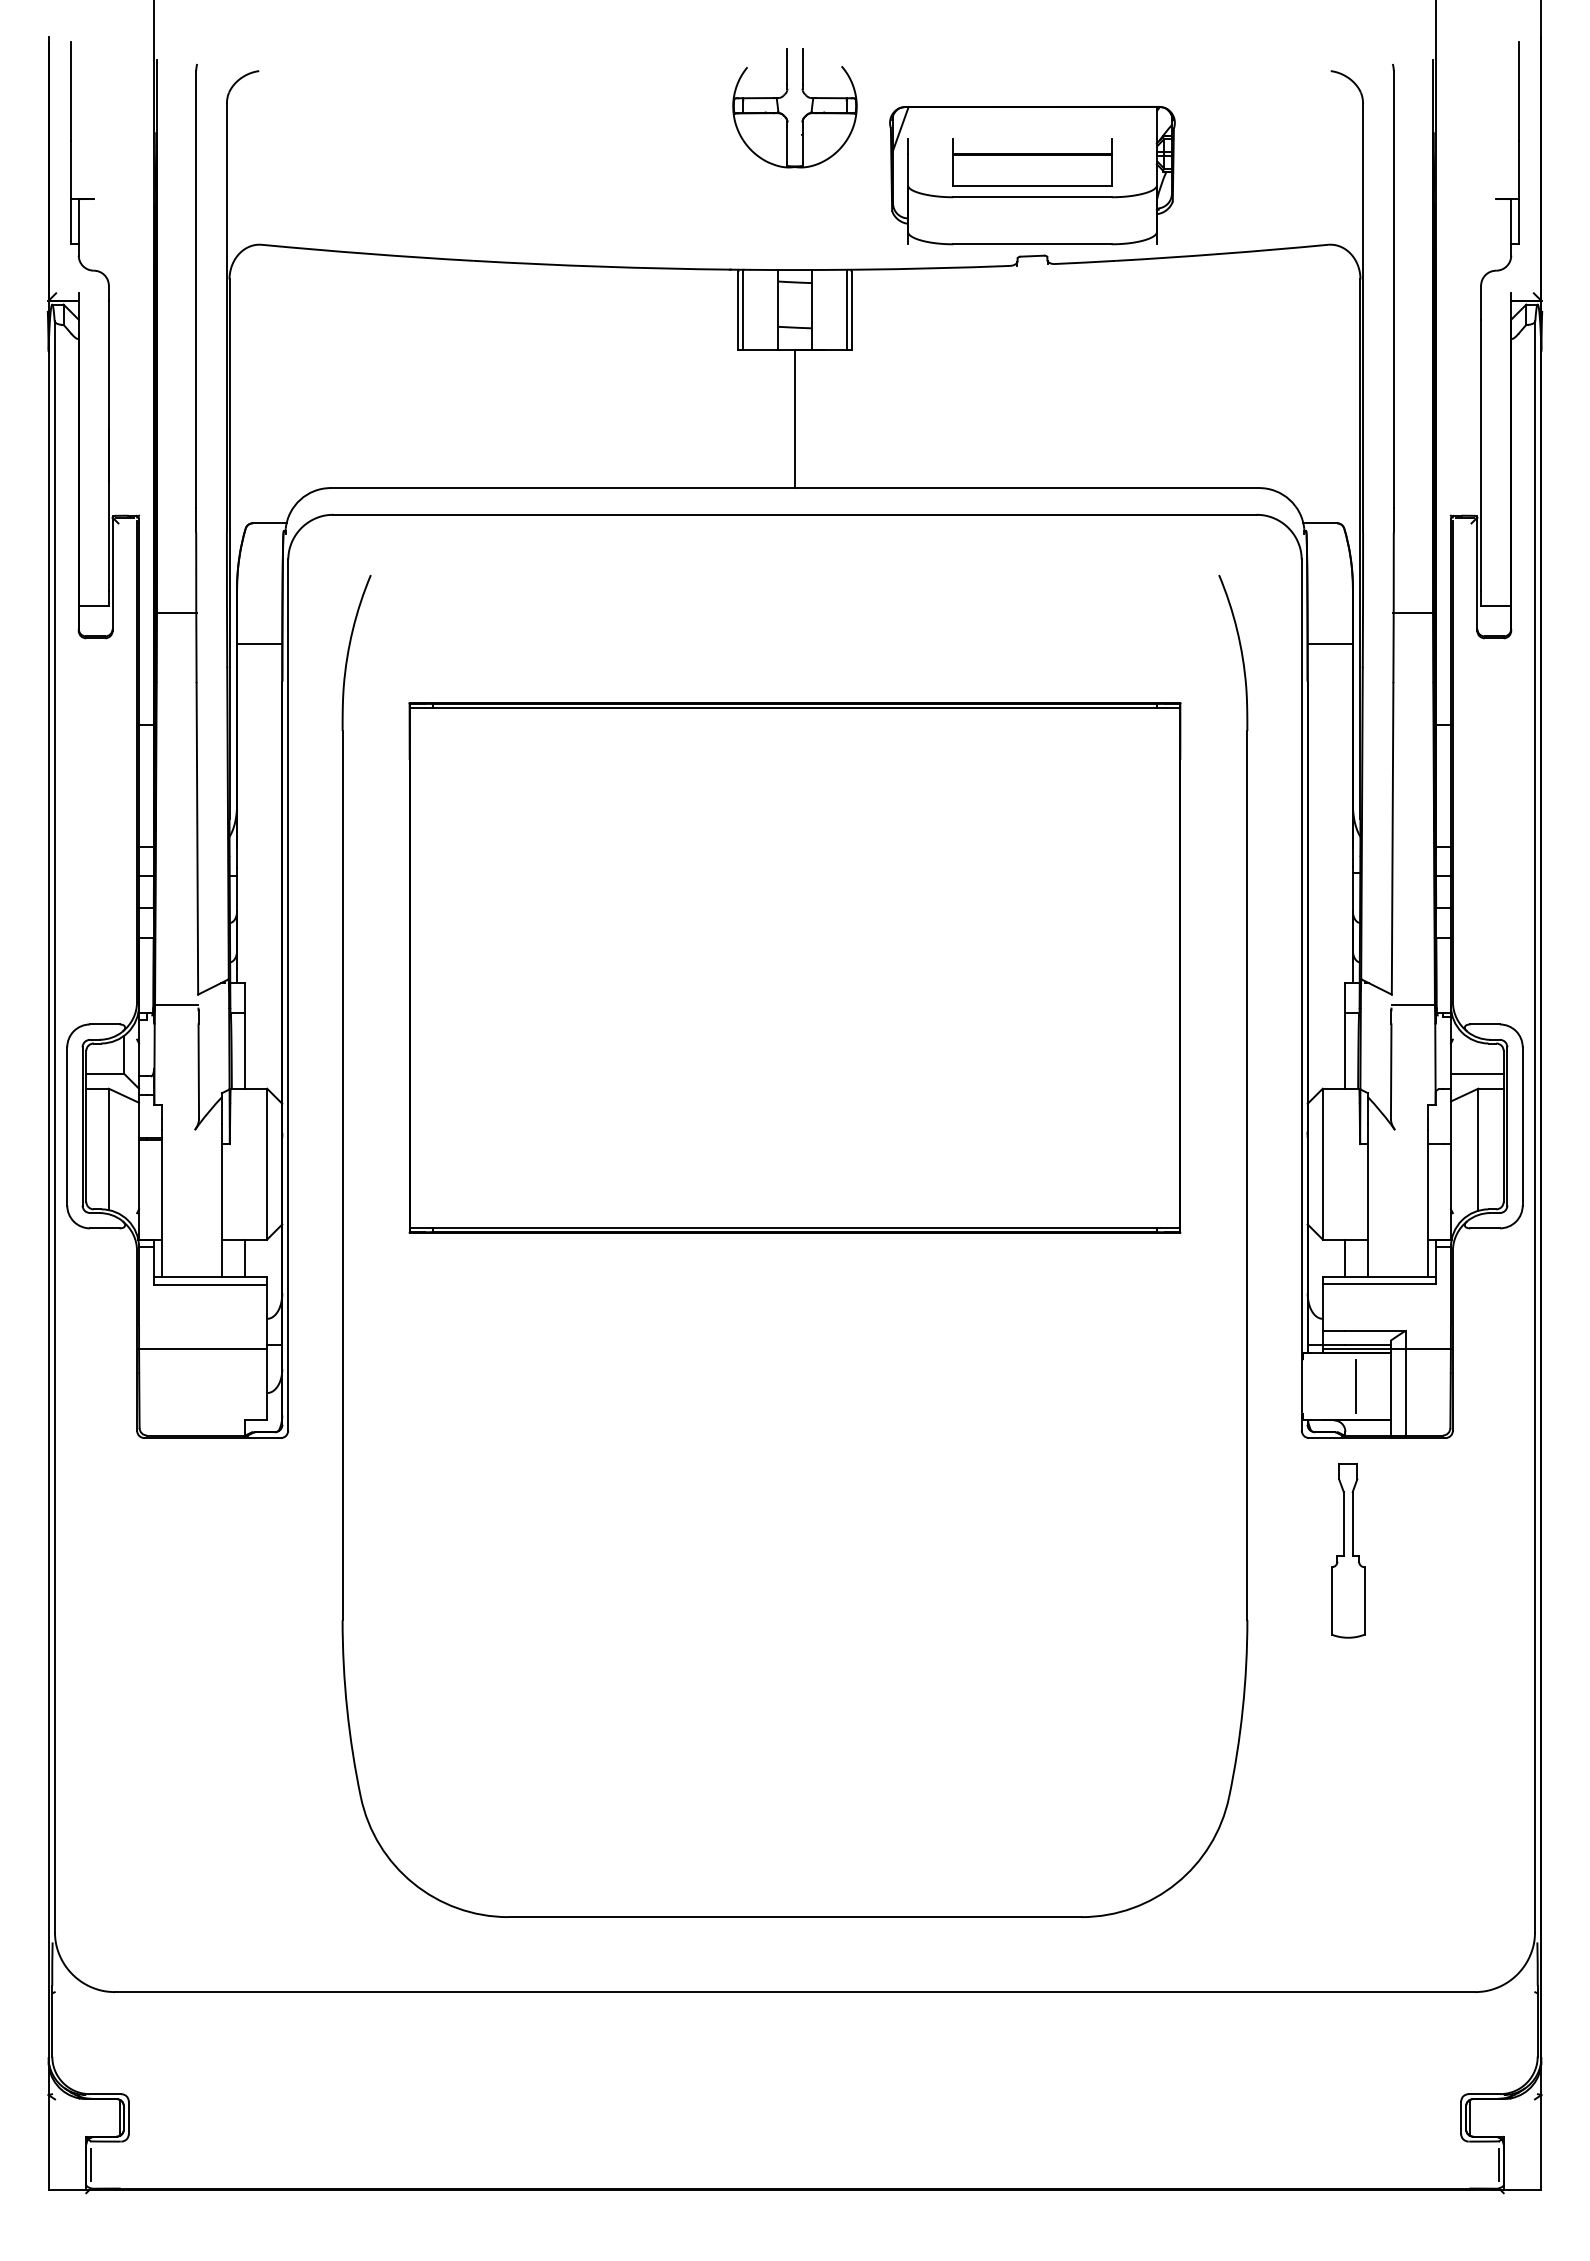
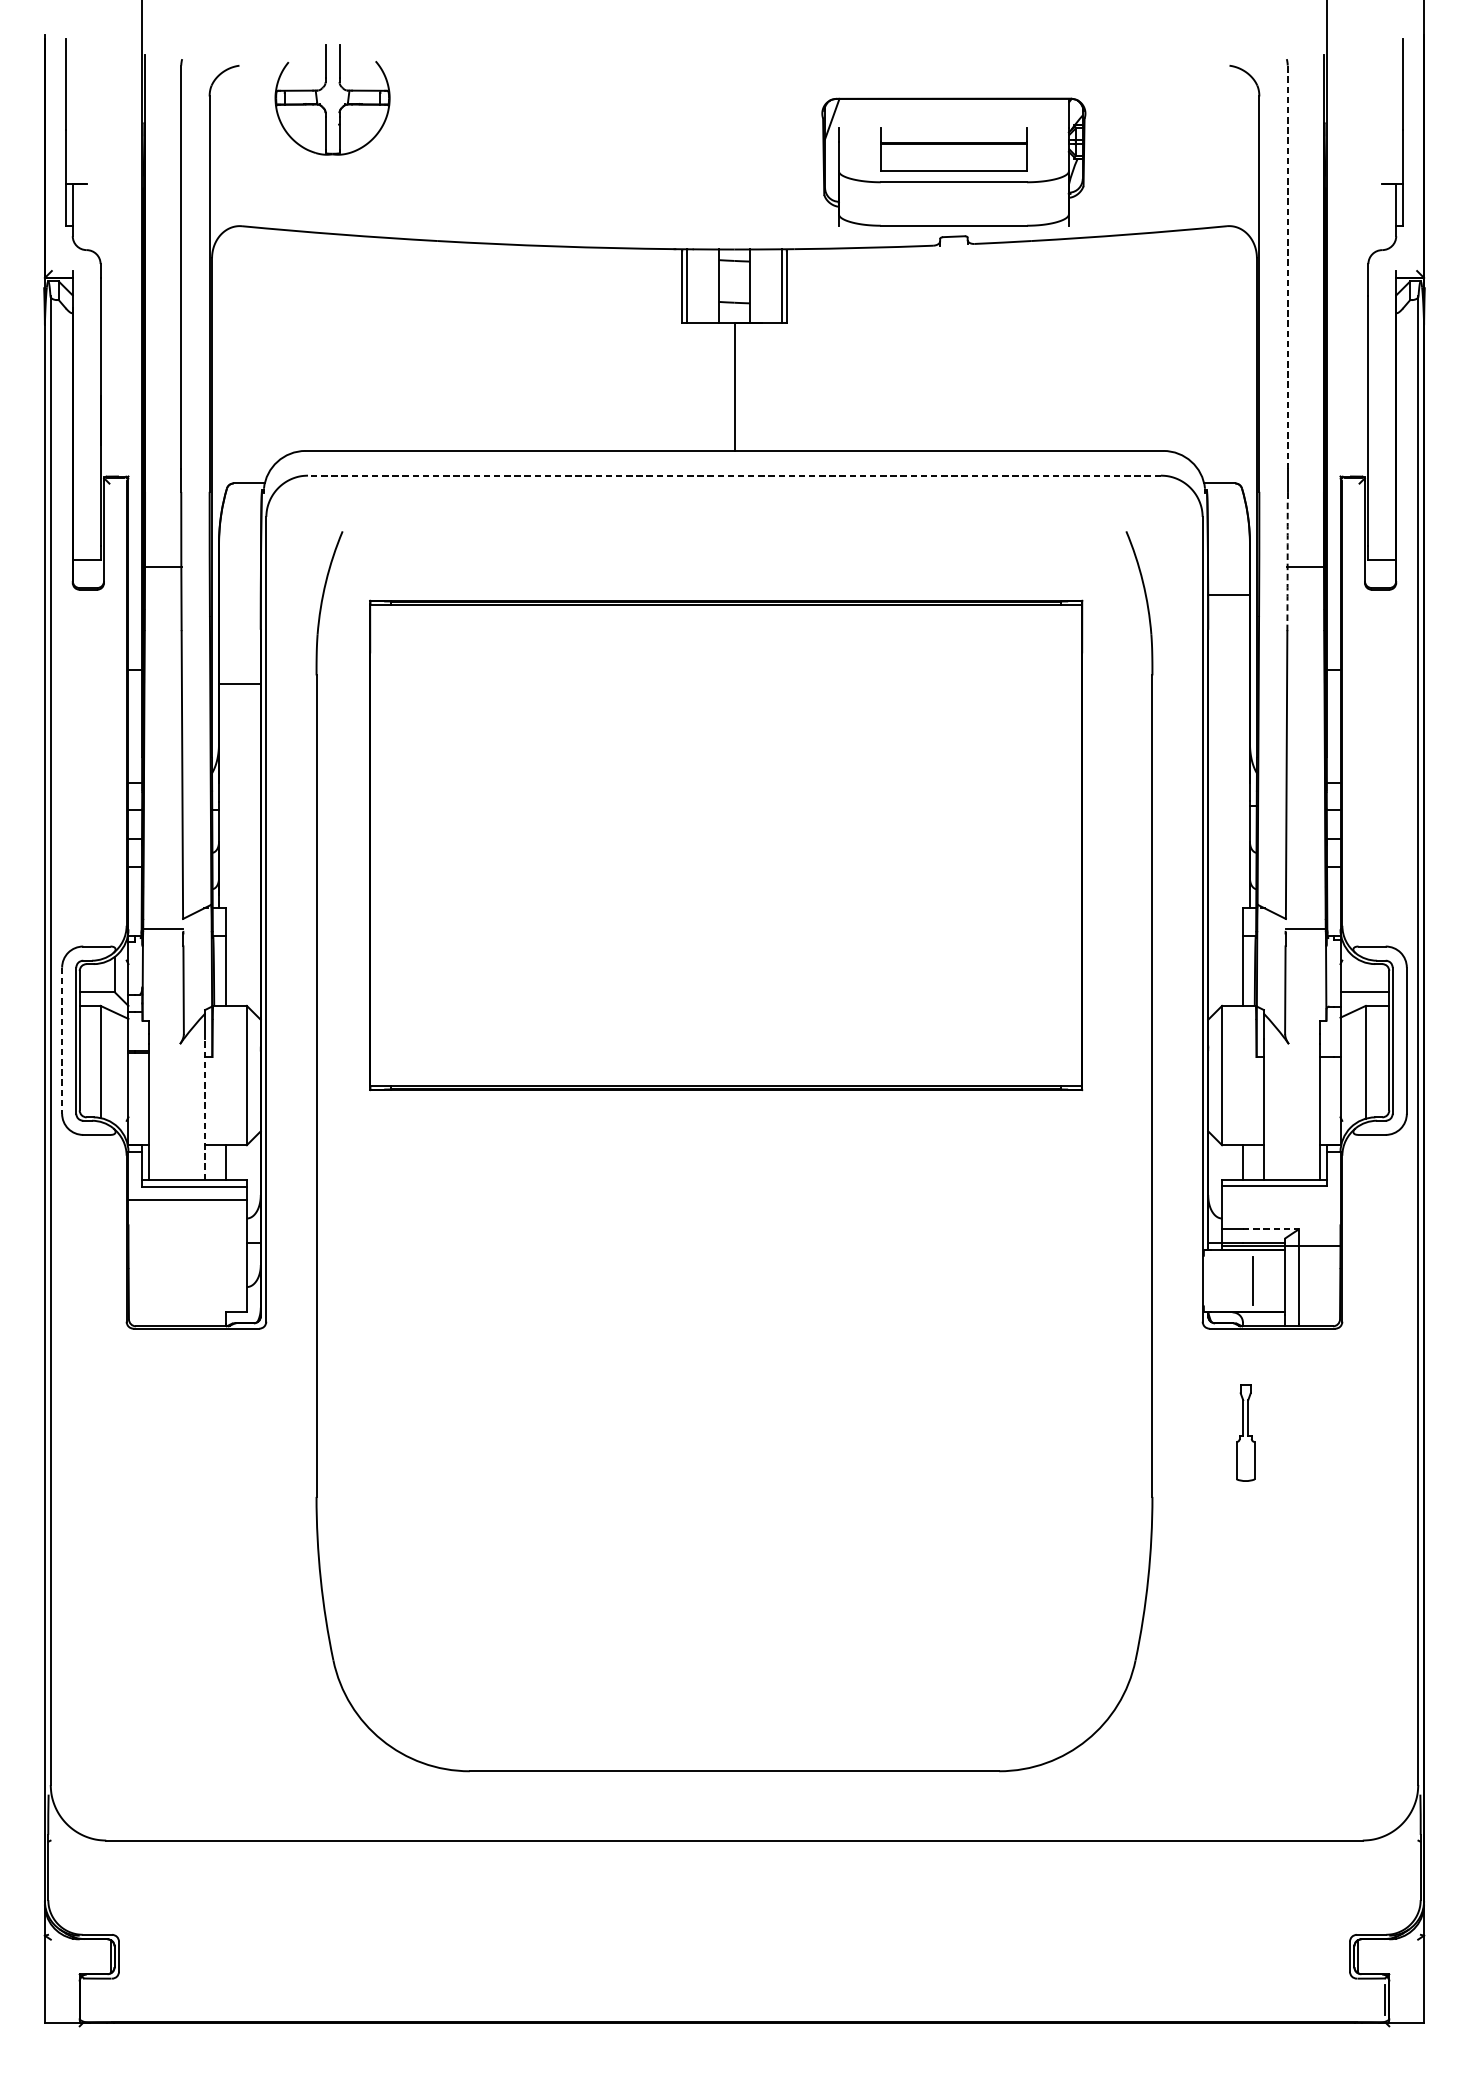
part: (786, 116) -> (324, 107), moved
line: (1393, 288) -> (1287, 266), solid -> dashed
line: (794, 514) -> (734, 475), solid -> dashed
arc: (1393, 607) -> (1287, 561), solid -> dashed
line: (259, 643) -> (239, 683), moved
part: (794, 967) -> (725, 844), moved
line: (67, 1126) -> (62, 1040), solid -> dashed
line: (221, 1200) -> (204, 1109), solid -> dashed
line: (1376, 1330) -> (1271, 1229), solid -> dashed
line: (203, 1348) -> (188, 1199), moved
part: (1348, 1550) -> (1245, 1432), size x0.6
line: (90, 2164) -> (83, 1999), removed

